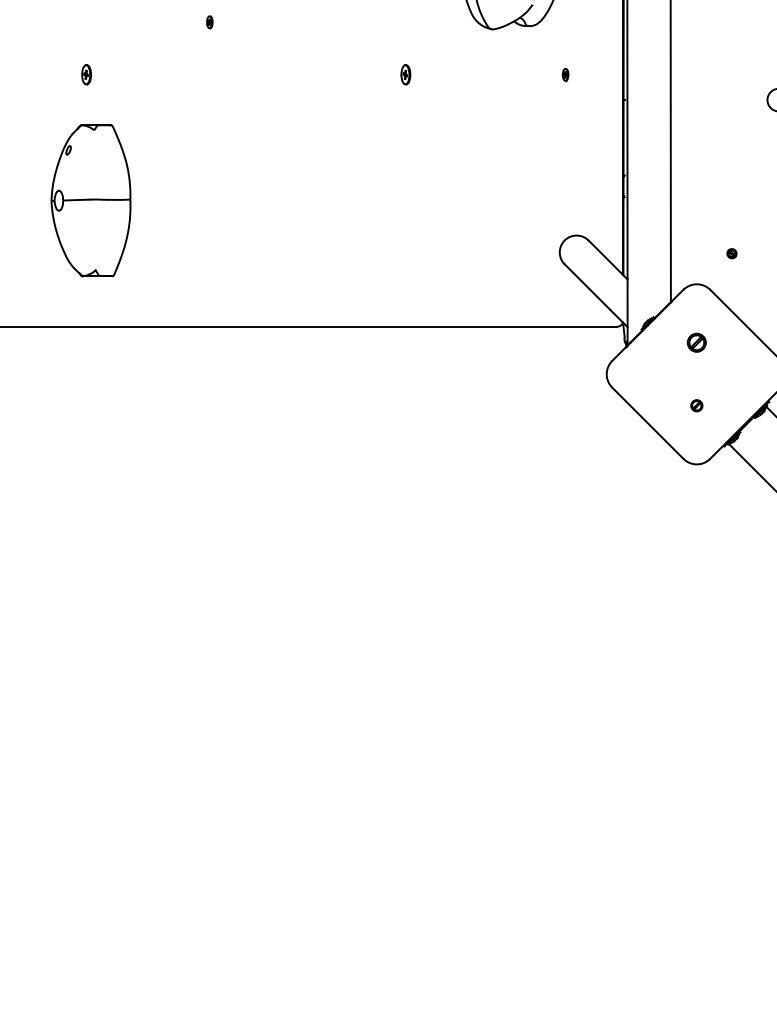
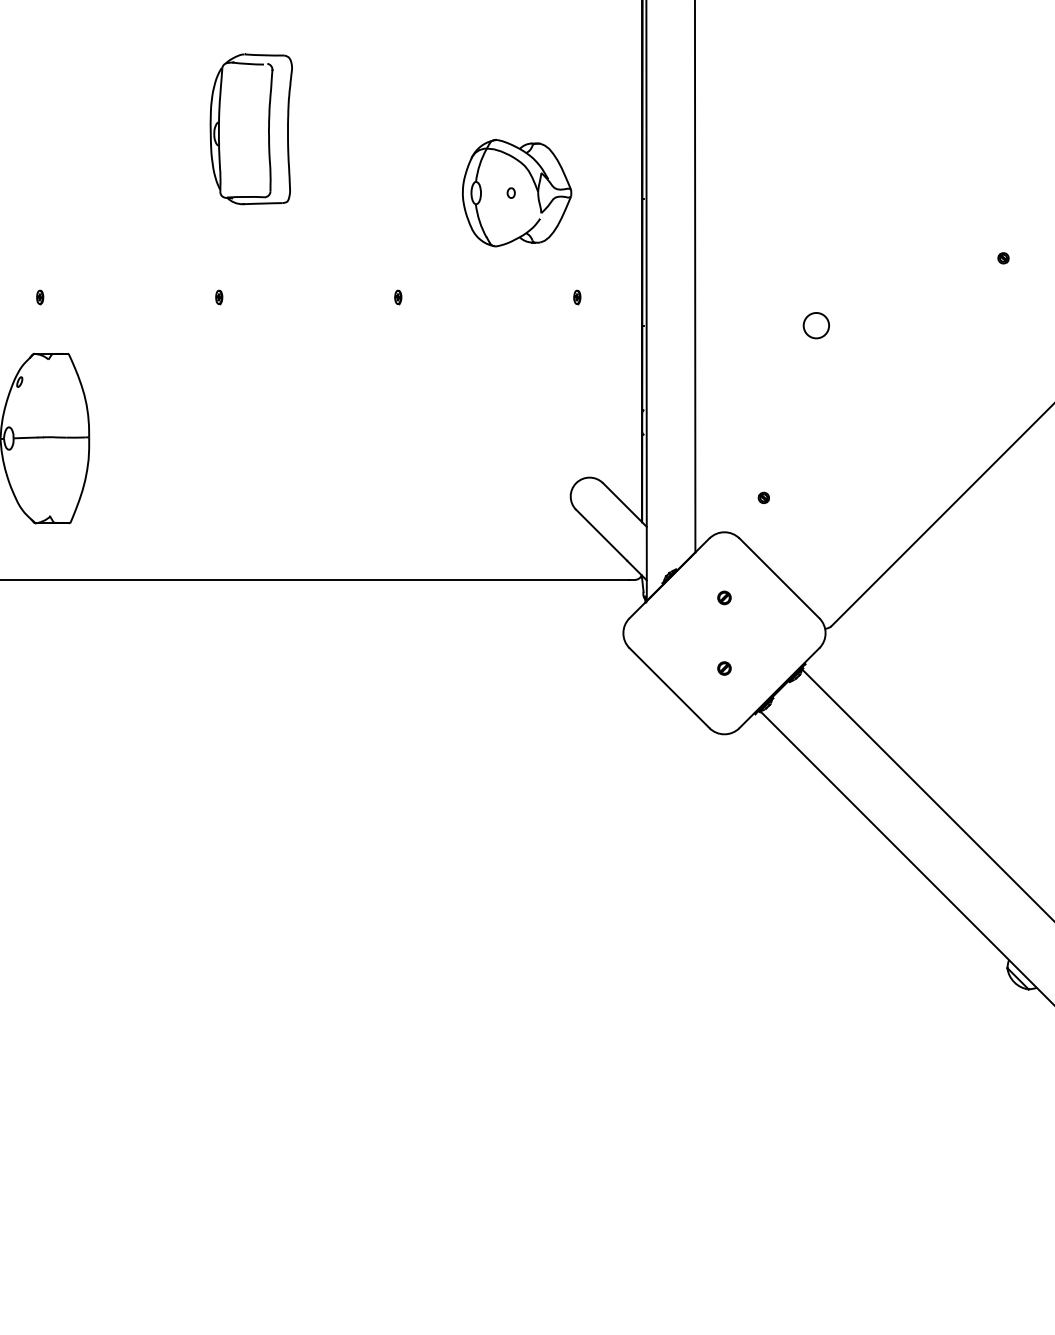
part: (210, 22) -> (219, 297), moved
part: (87, 74) -> (40, 297), size x0.62
part: (406, 74) -> (398, 297), size x0.62
part: (696, 342) -> (724, 597), size x0.62

